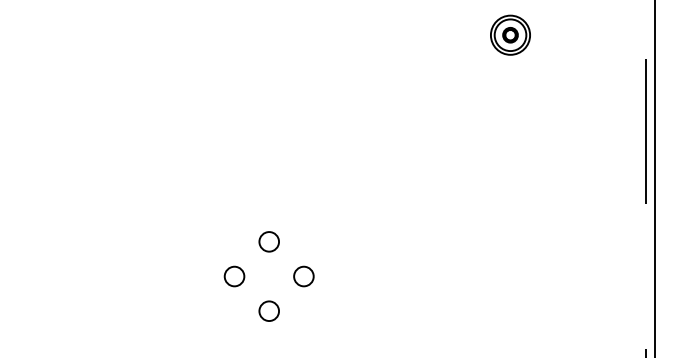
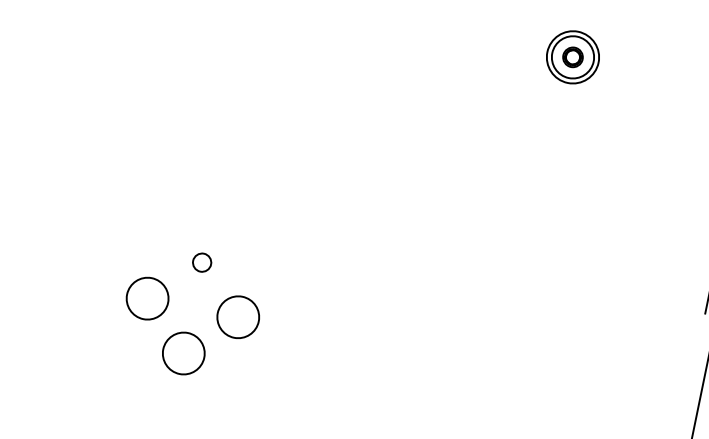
circle: (268, 241) -> (201, 261), size x0.7
circle: (234, 276) -> (147, 298), size x1.6
circle: (303, 276) -> (237, 317), size x1.6
circle: (268, 310) -> (182, 352), size x1.6

